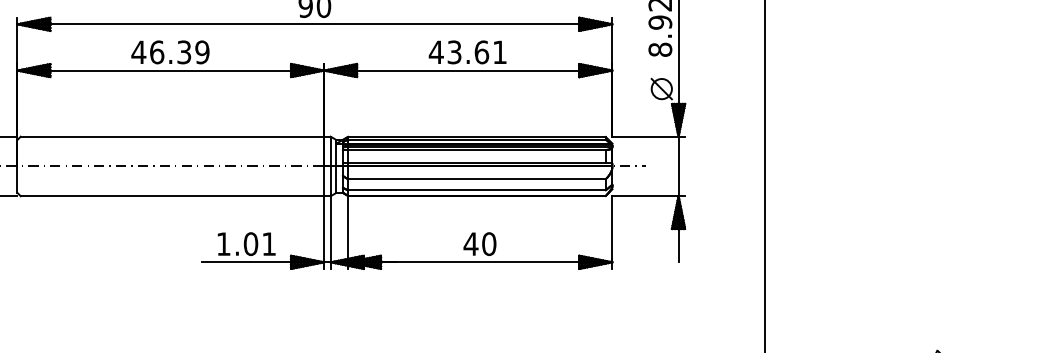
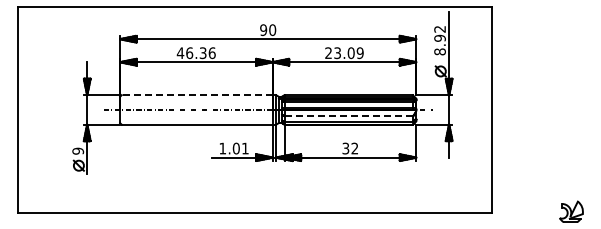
text: (201, 53) -> (211, 53), 46.39 -> 46.36
text: (466, 53) -> (343, 53), 43.61 -> 23.09
line: (170, 137) -> (196, 95), solid -> dashed
line: (478, 179) -> (349, 116), solid -> dashed
text: (480, 243) -> (350, 148), 40 -> 32

